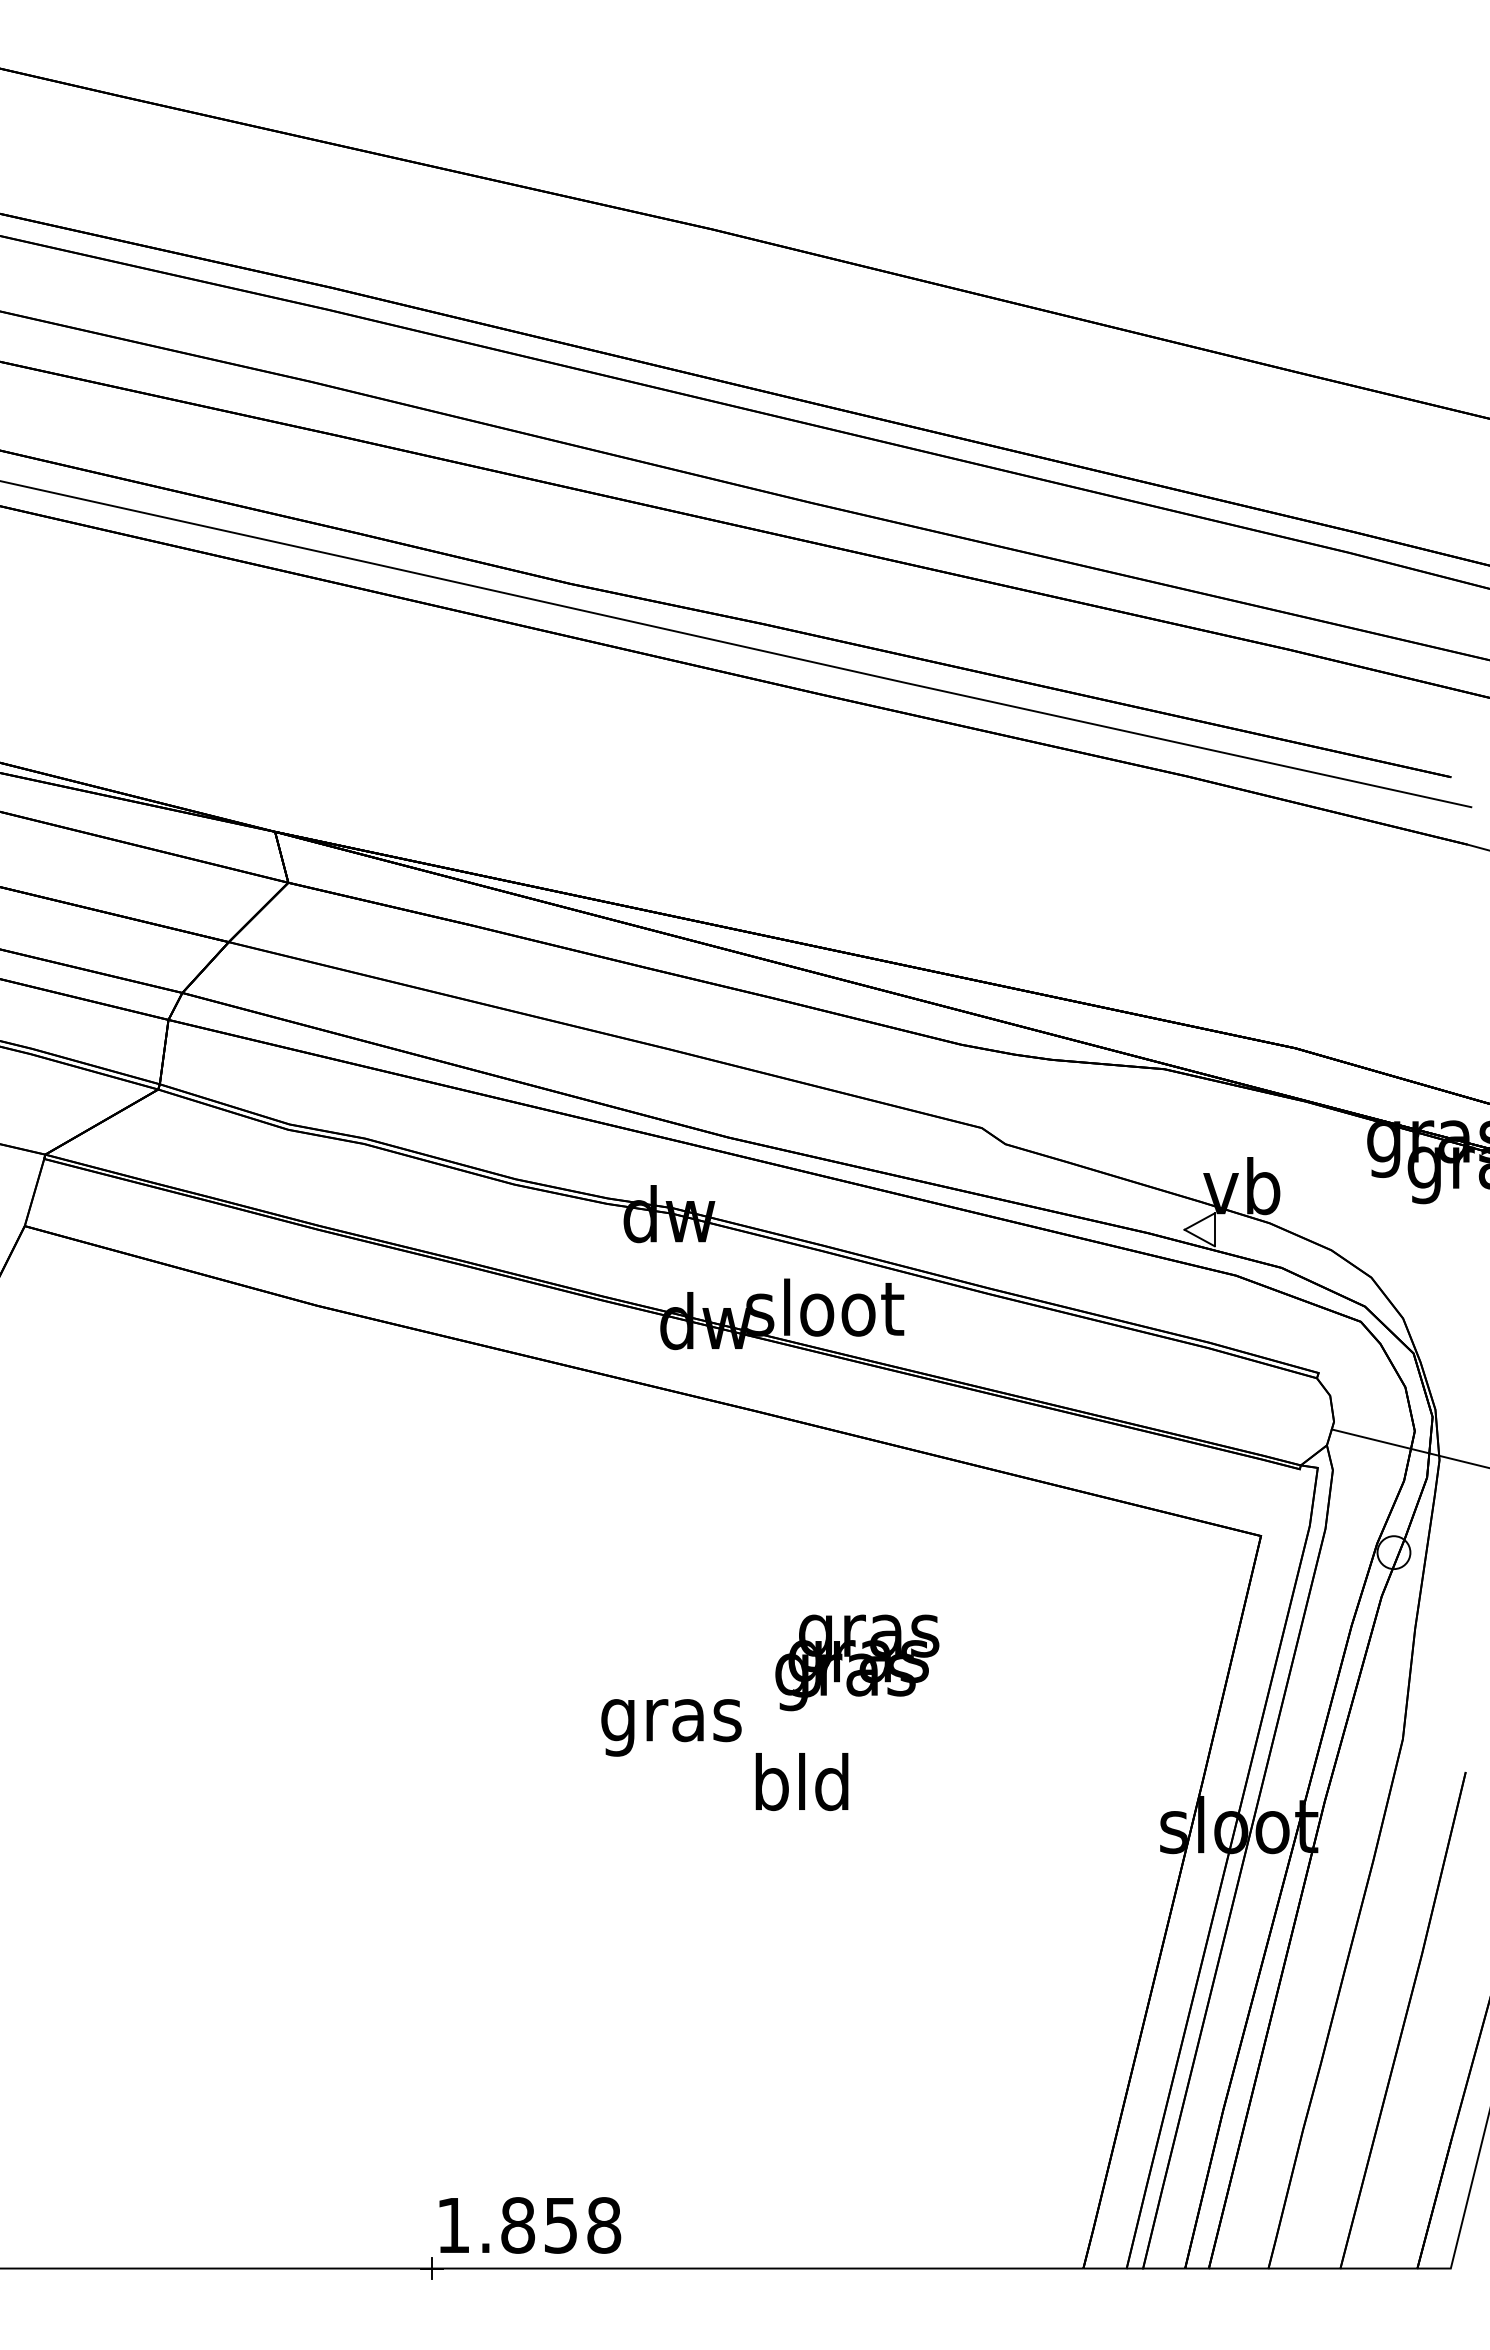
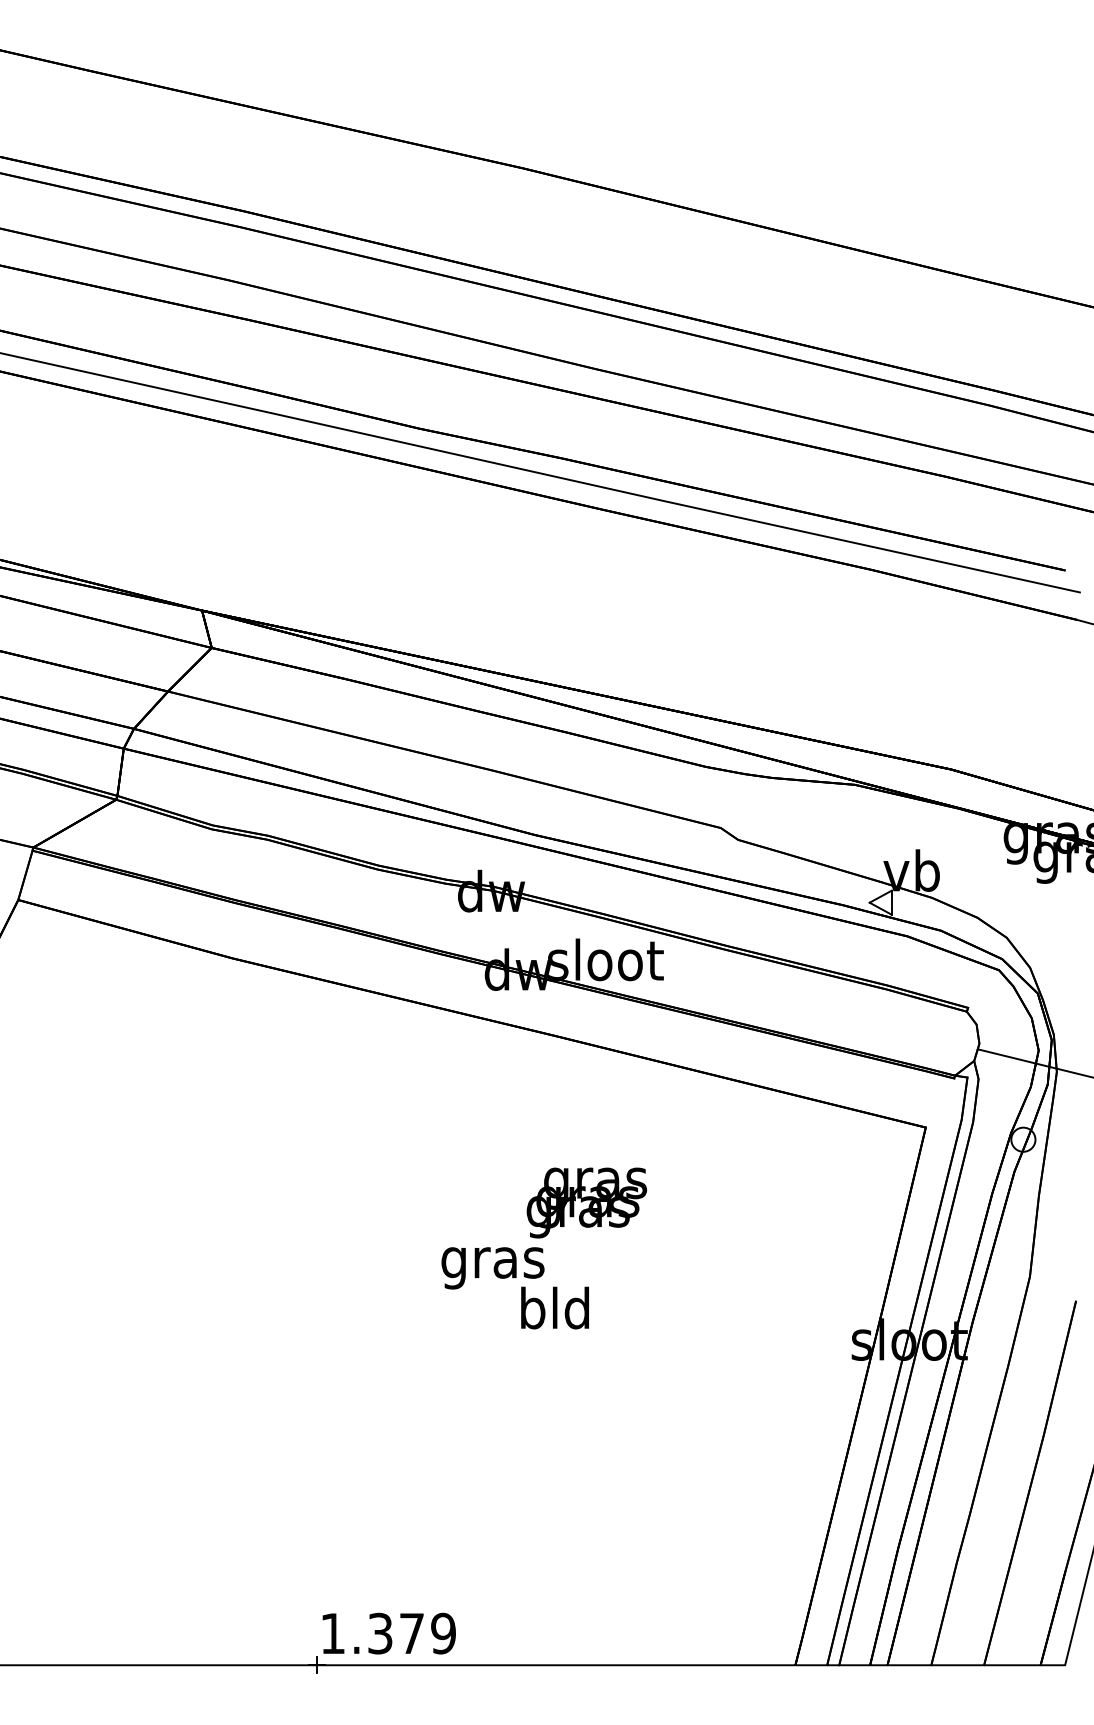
text: (857, 1662) -> (587, 1202), moved
text: (801, 1782) -> (554, 1308), moved
text: (561, 2225) -> (412, 1633), 1.858 -> 1.379

